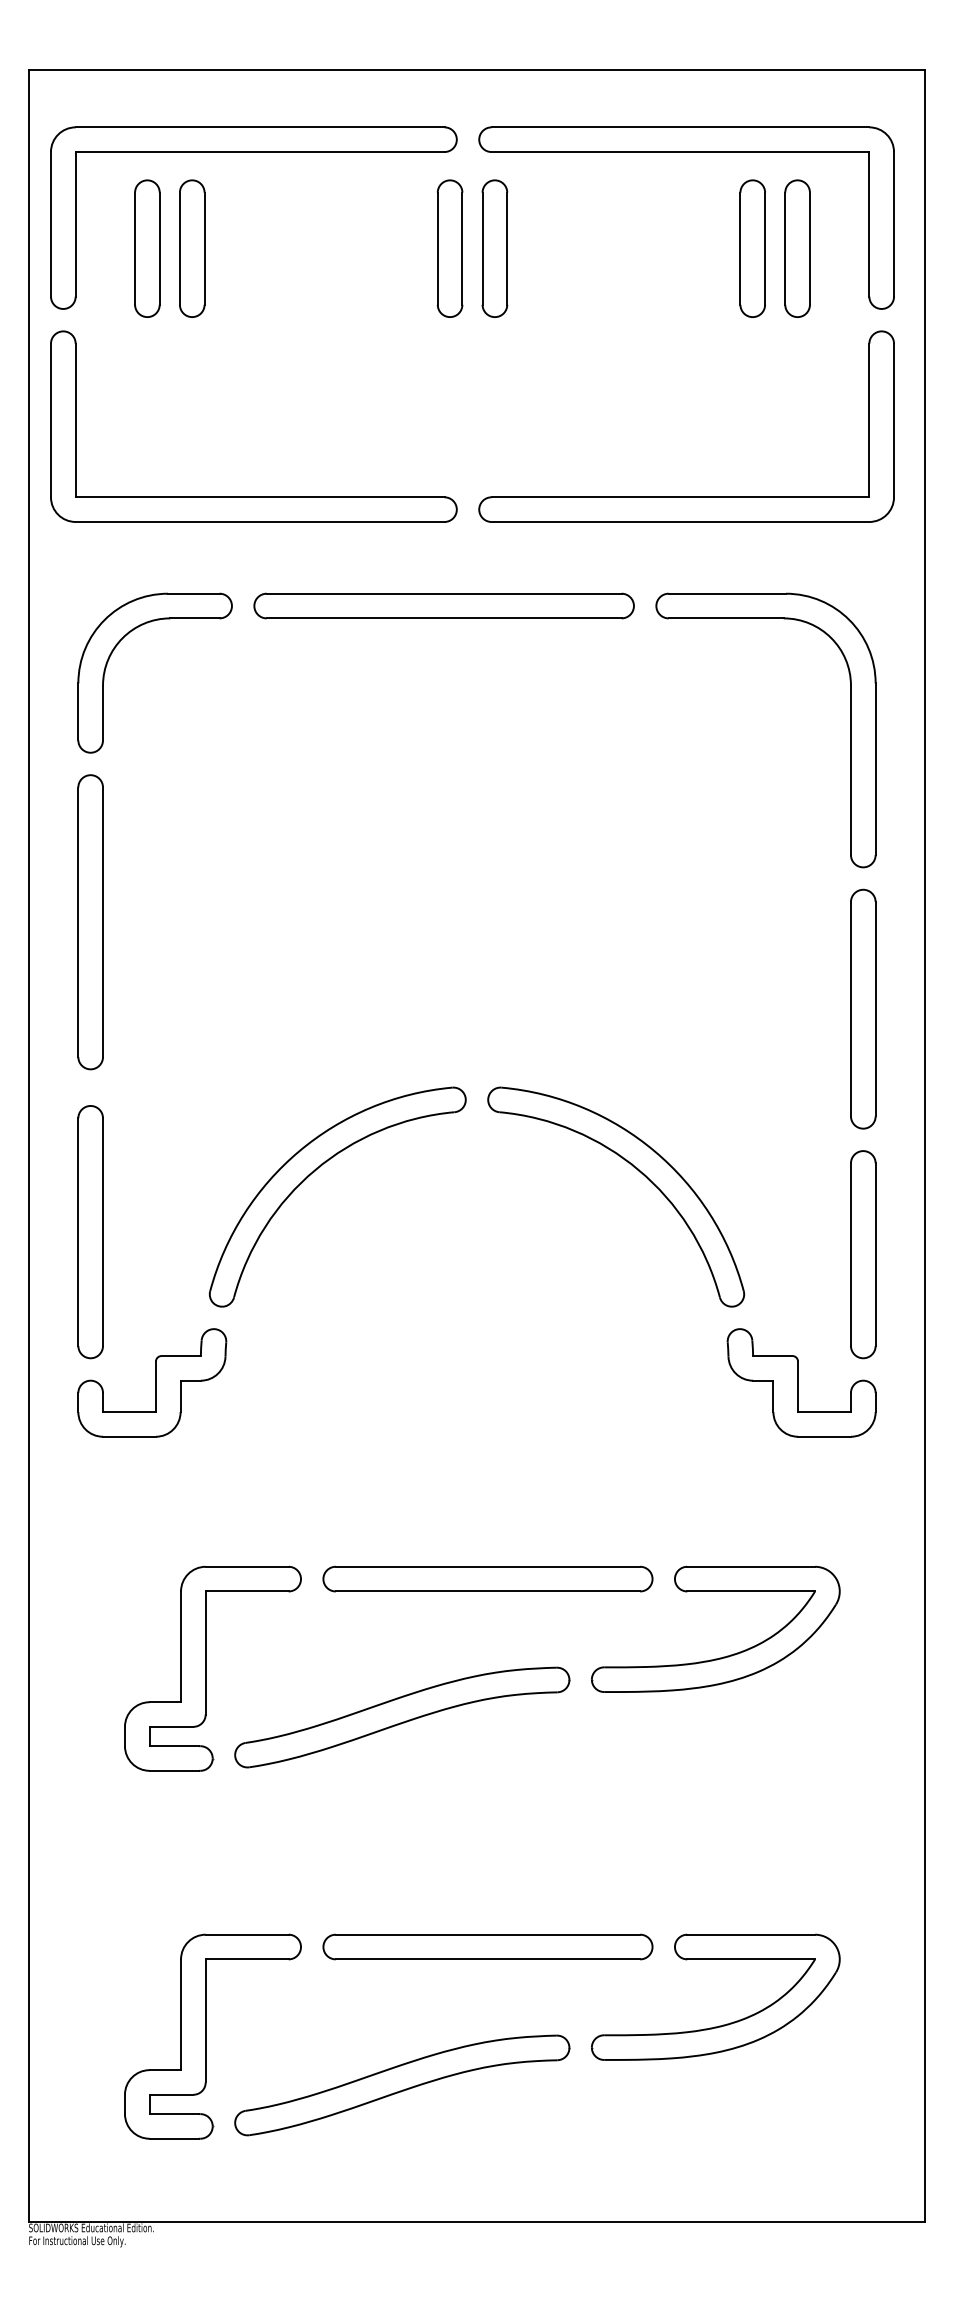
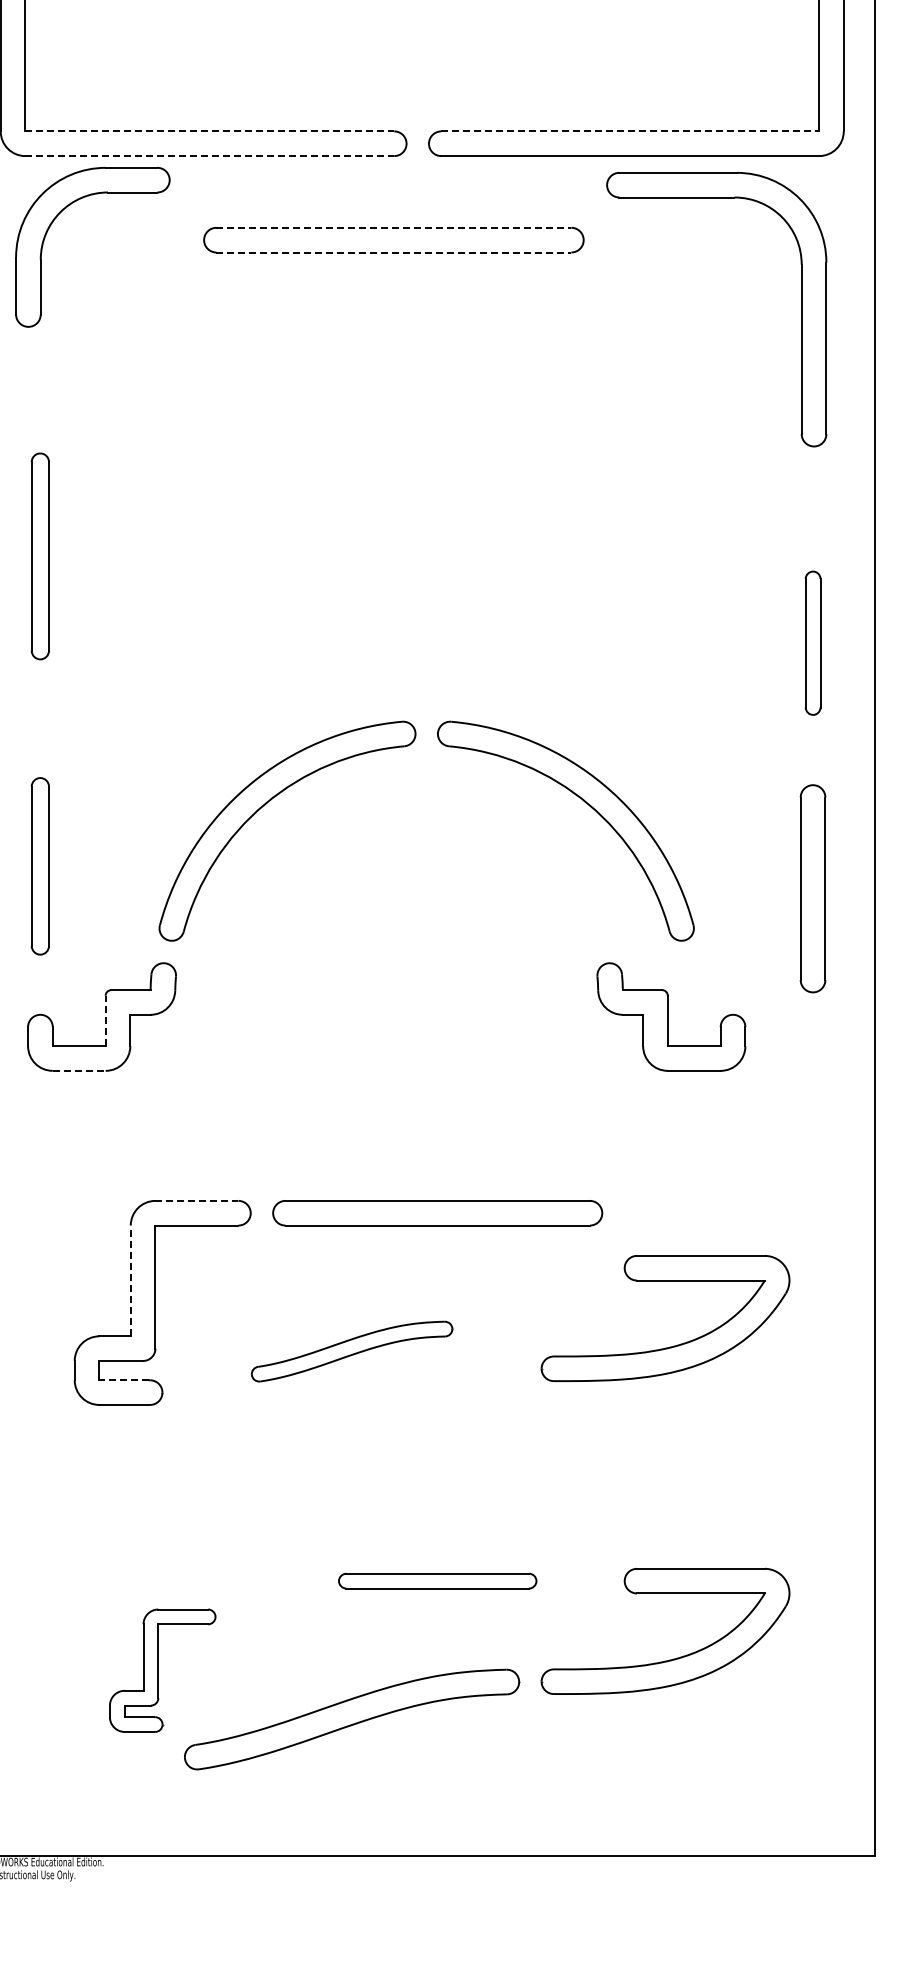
line: (260, 497) -> (210, 131), solid -> dashed
line: (680, 497) -> (630, 131), solid -> dashed
line: (260, 521) -> (210, 155), solid -> dashed
line: (444, 593) -> (394, 227), solid -> dashed
line: (444, 618) -> (394, 252), solid -> dashed
part: (119, 643) -> (57, 217), moved
part: (850, 730) -> (801, 309), moved
part: (90, 922) -> (40, 556), size x0.7
part: (863, 1008) -> (813, 642), size x0.6
part: (90, 1232) -> (40, 866), size x0.7
part: (801, 1382) -> (671, 1016), moved
line: (155, 1386) -> (105, 1020), solid -> dashed
line: (129, 1436) -> (79, 1070), solid -> dashed
line: (247, 1566) -> (197, 1200), solid -> dashed
line: (181, 1646) -> (131, 1280), solid -> dashed
part: (723, 1656) -> (673, 1345), moved
part: (402, 1717) -> (352, 1351), size x0.6
line: (174, 1746) -> (124, 1380), solid -> dashed
part: (487, 1946) -> (437, 1580), size x0.6
part: (212, 2036) -> (162, 1670), size x0.6

